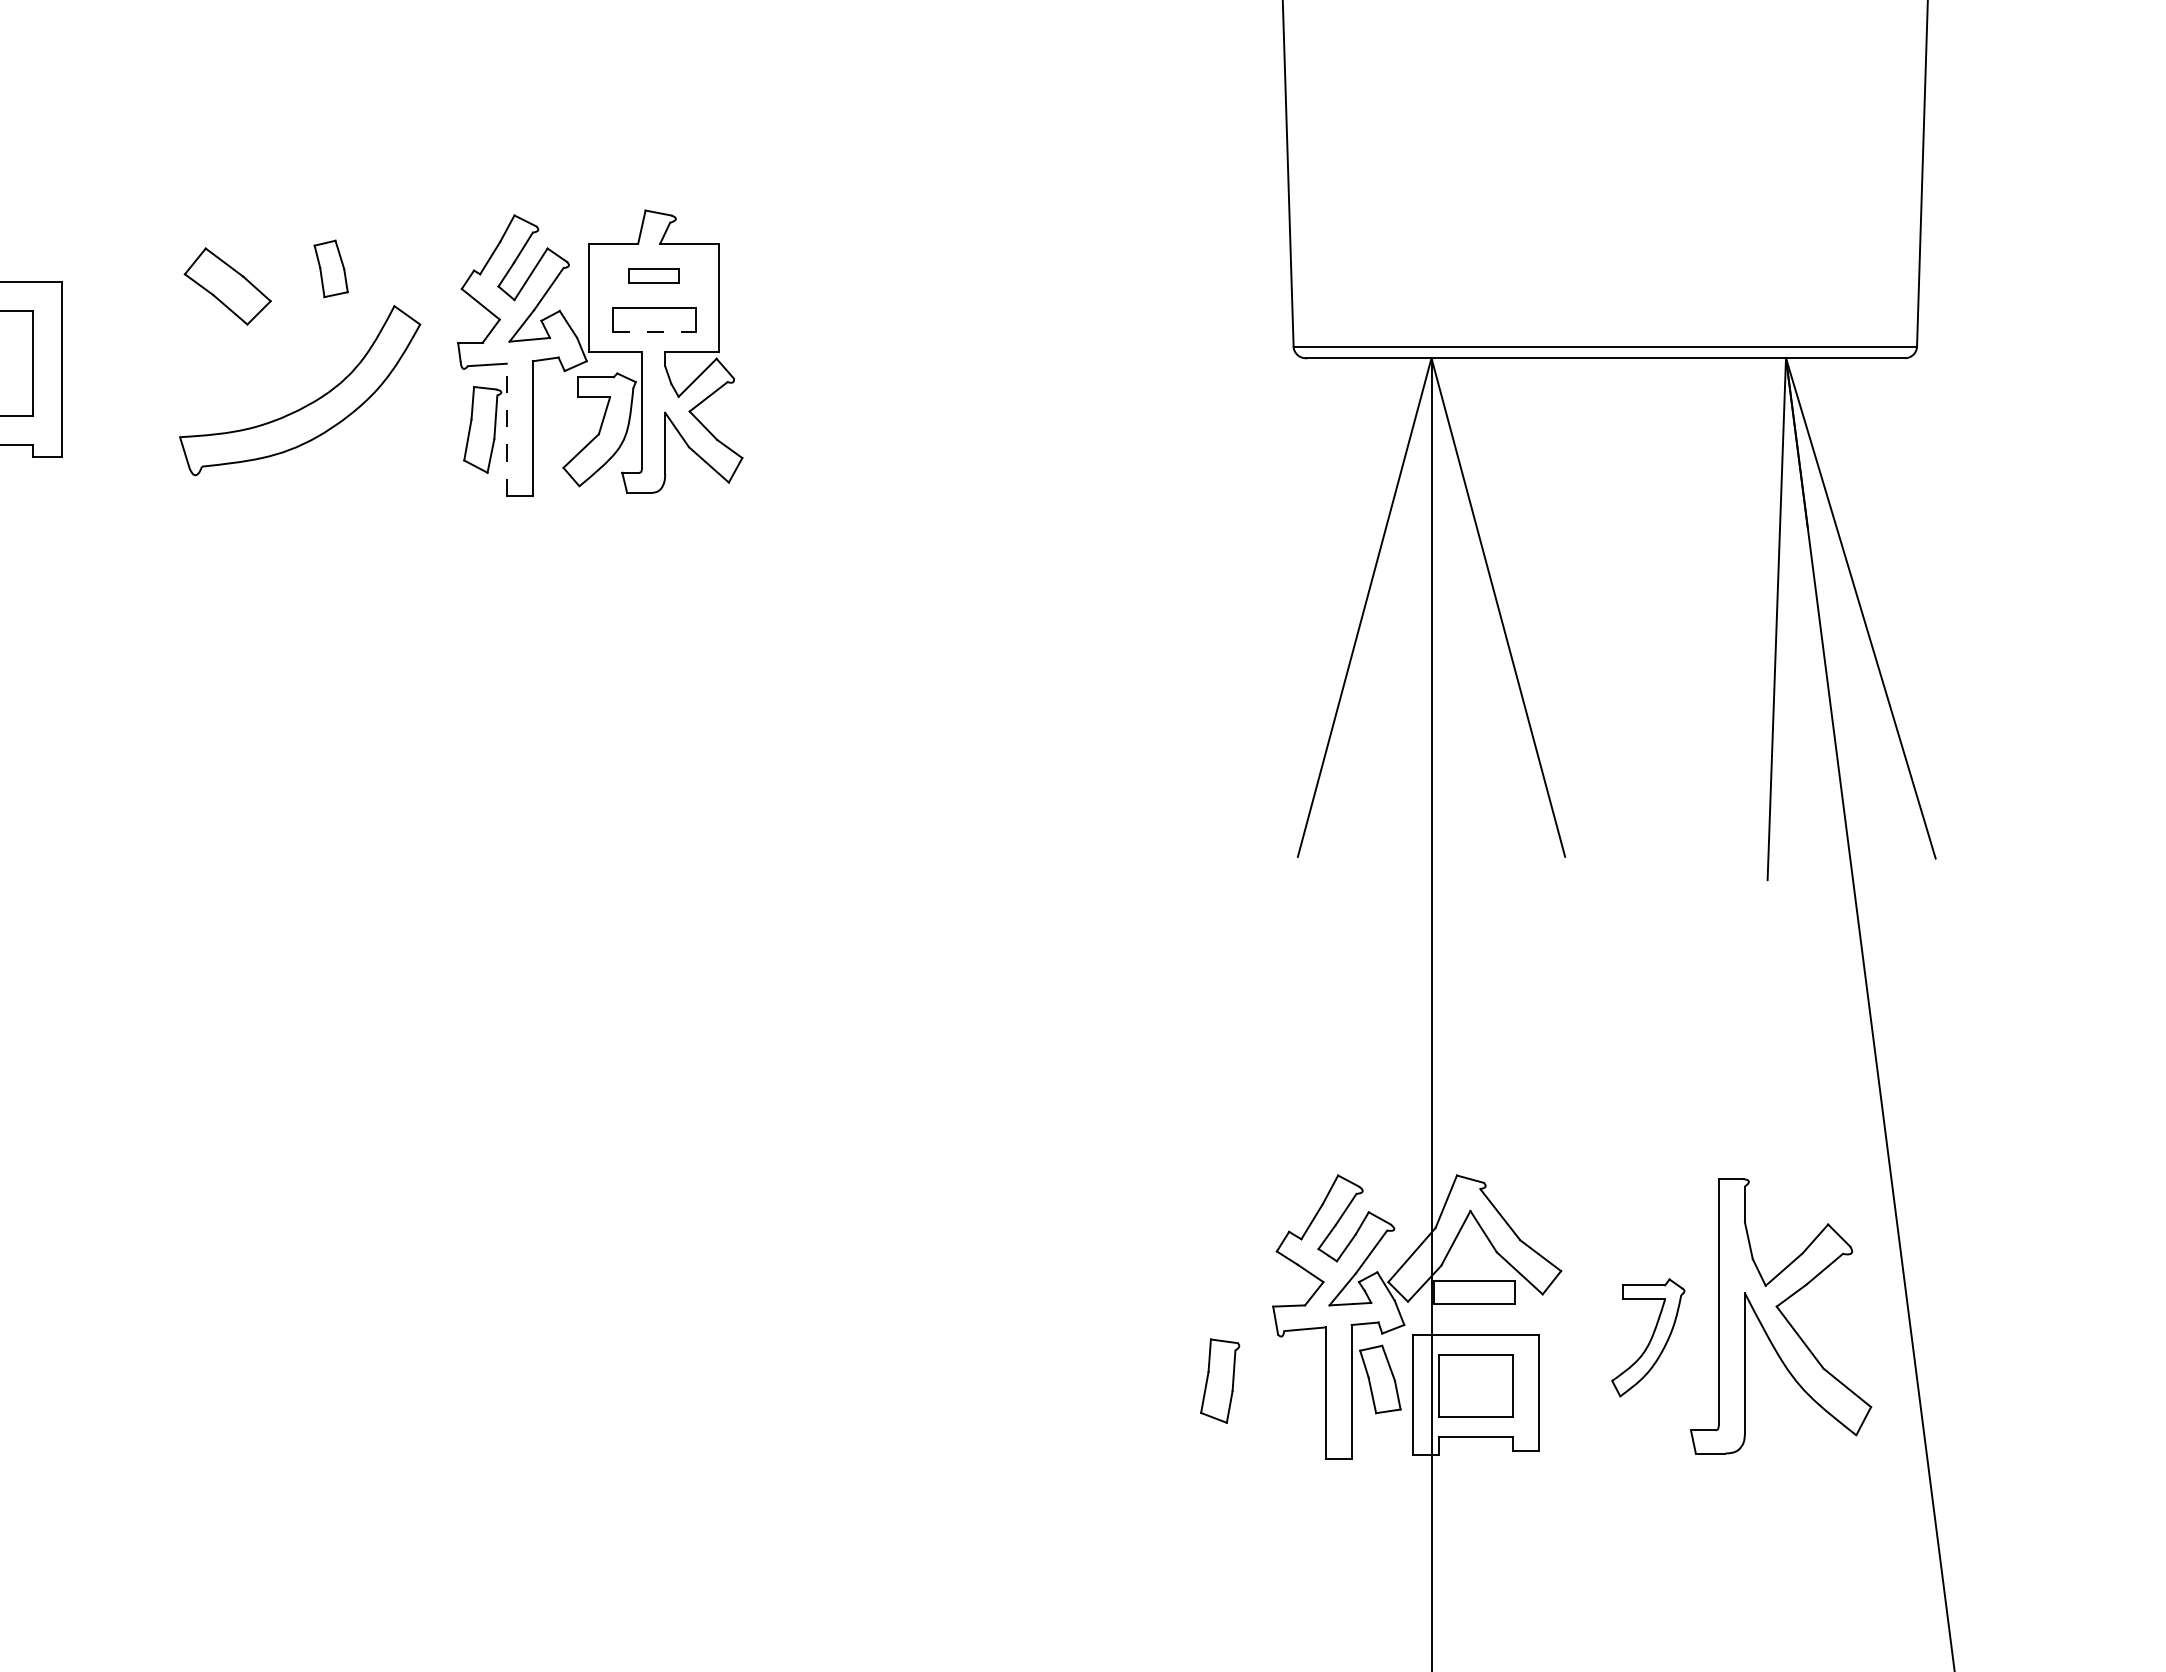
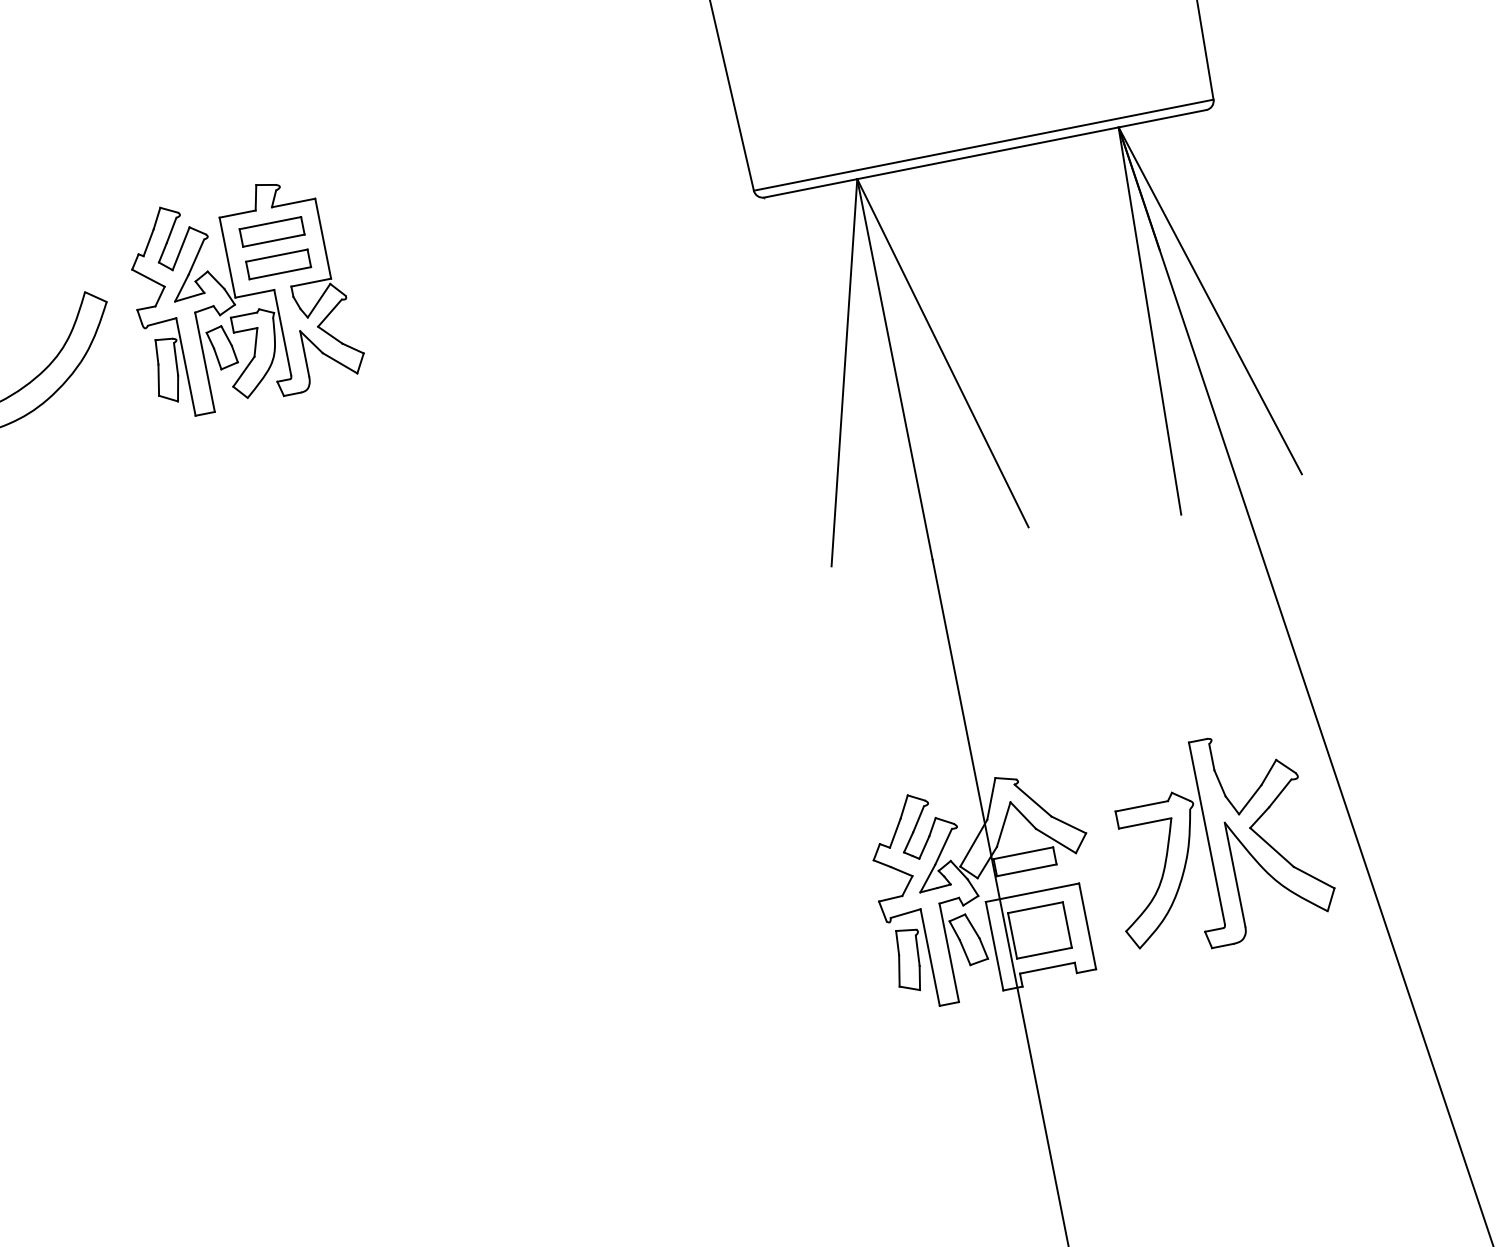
part: (330, 268) -> (221, 347), moved
part: (654, 275) -> (272, 231), size x1.67
line: (654, 331) -> (280, 272), dashed -> solid
line: (506, 429) -> (185, 366), dashed -> solid
part: (1648, 1337) -> (1160, 869), size x1.67
part: (1220, 1380) -> (909, 959), moved

